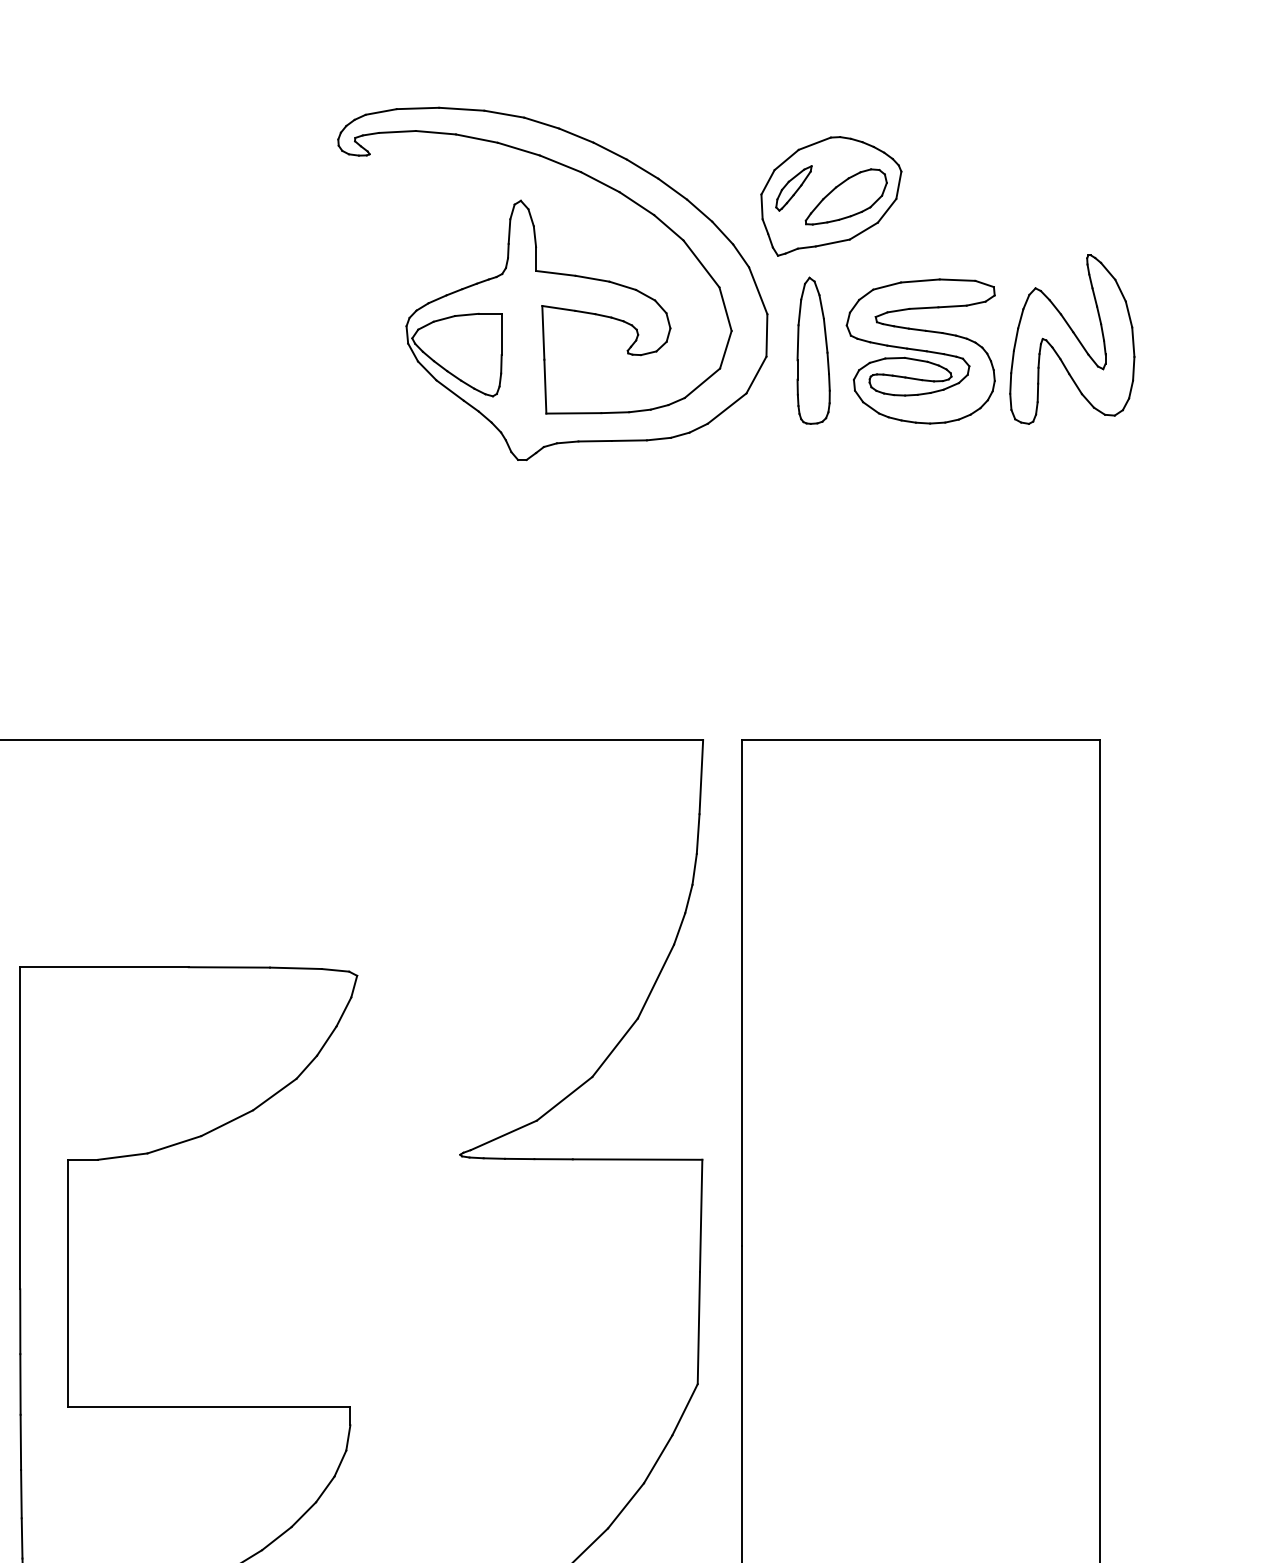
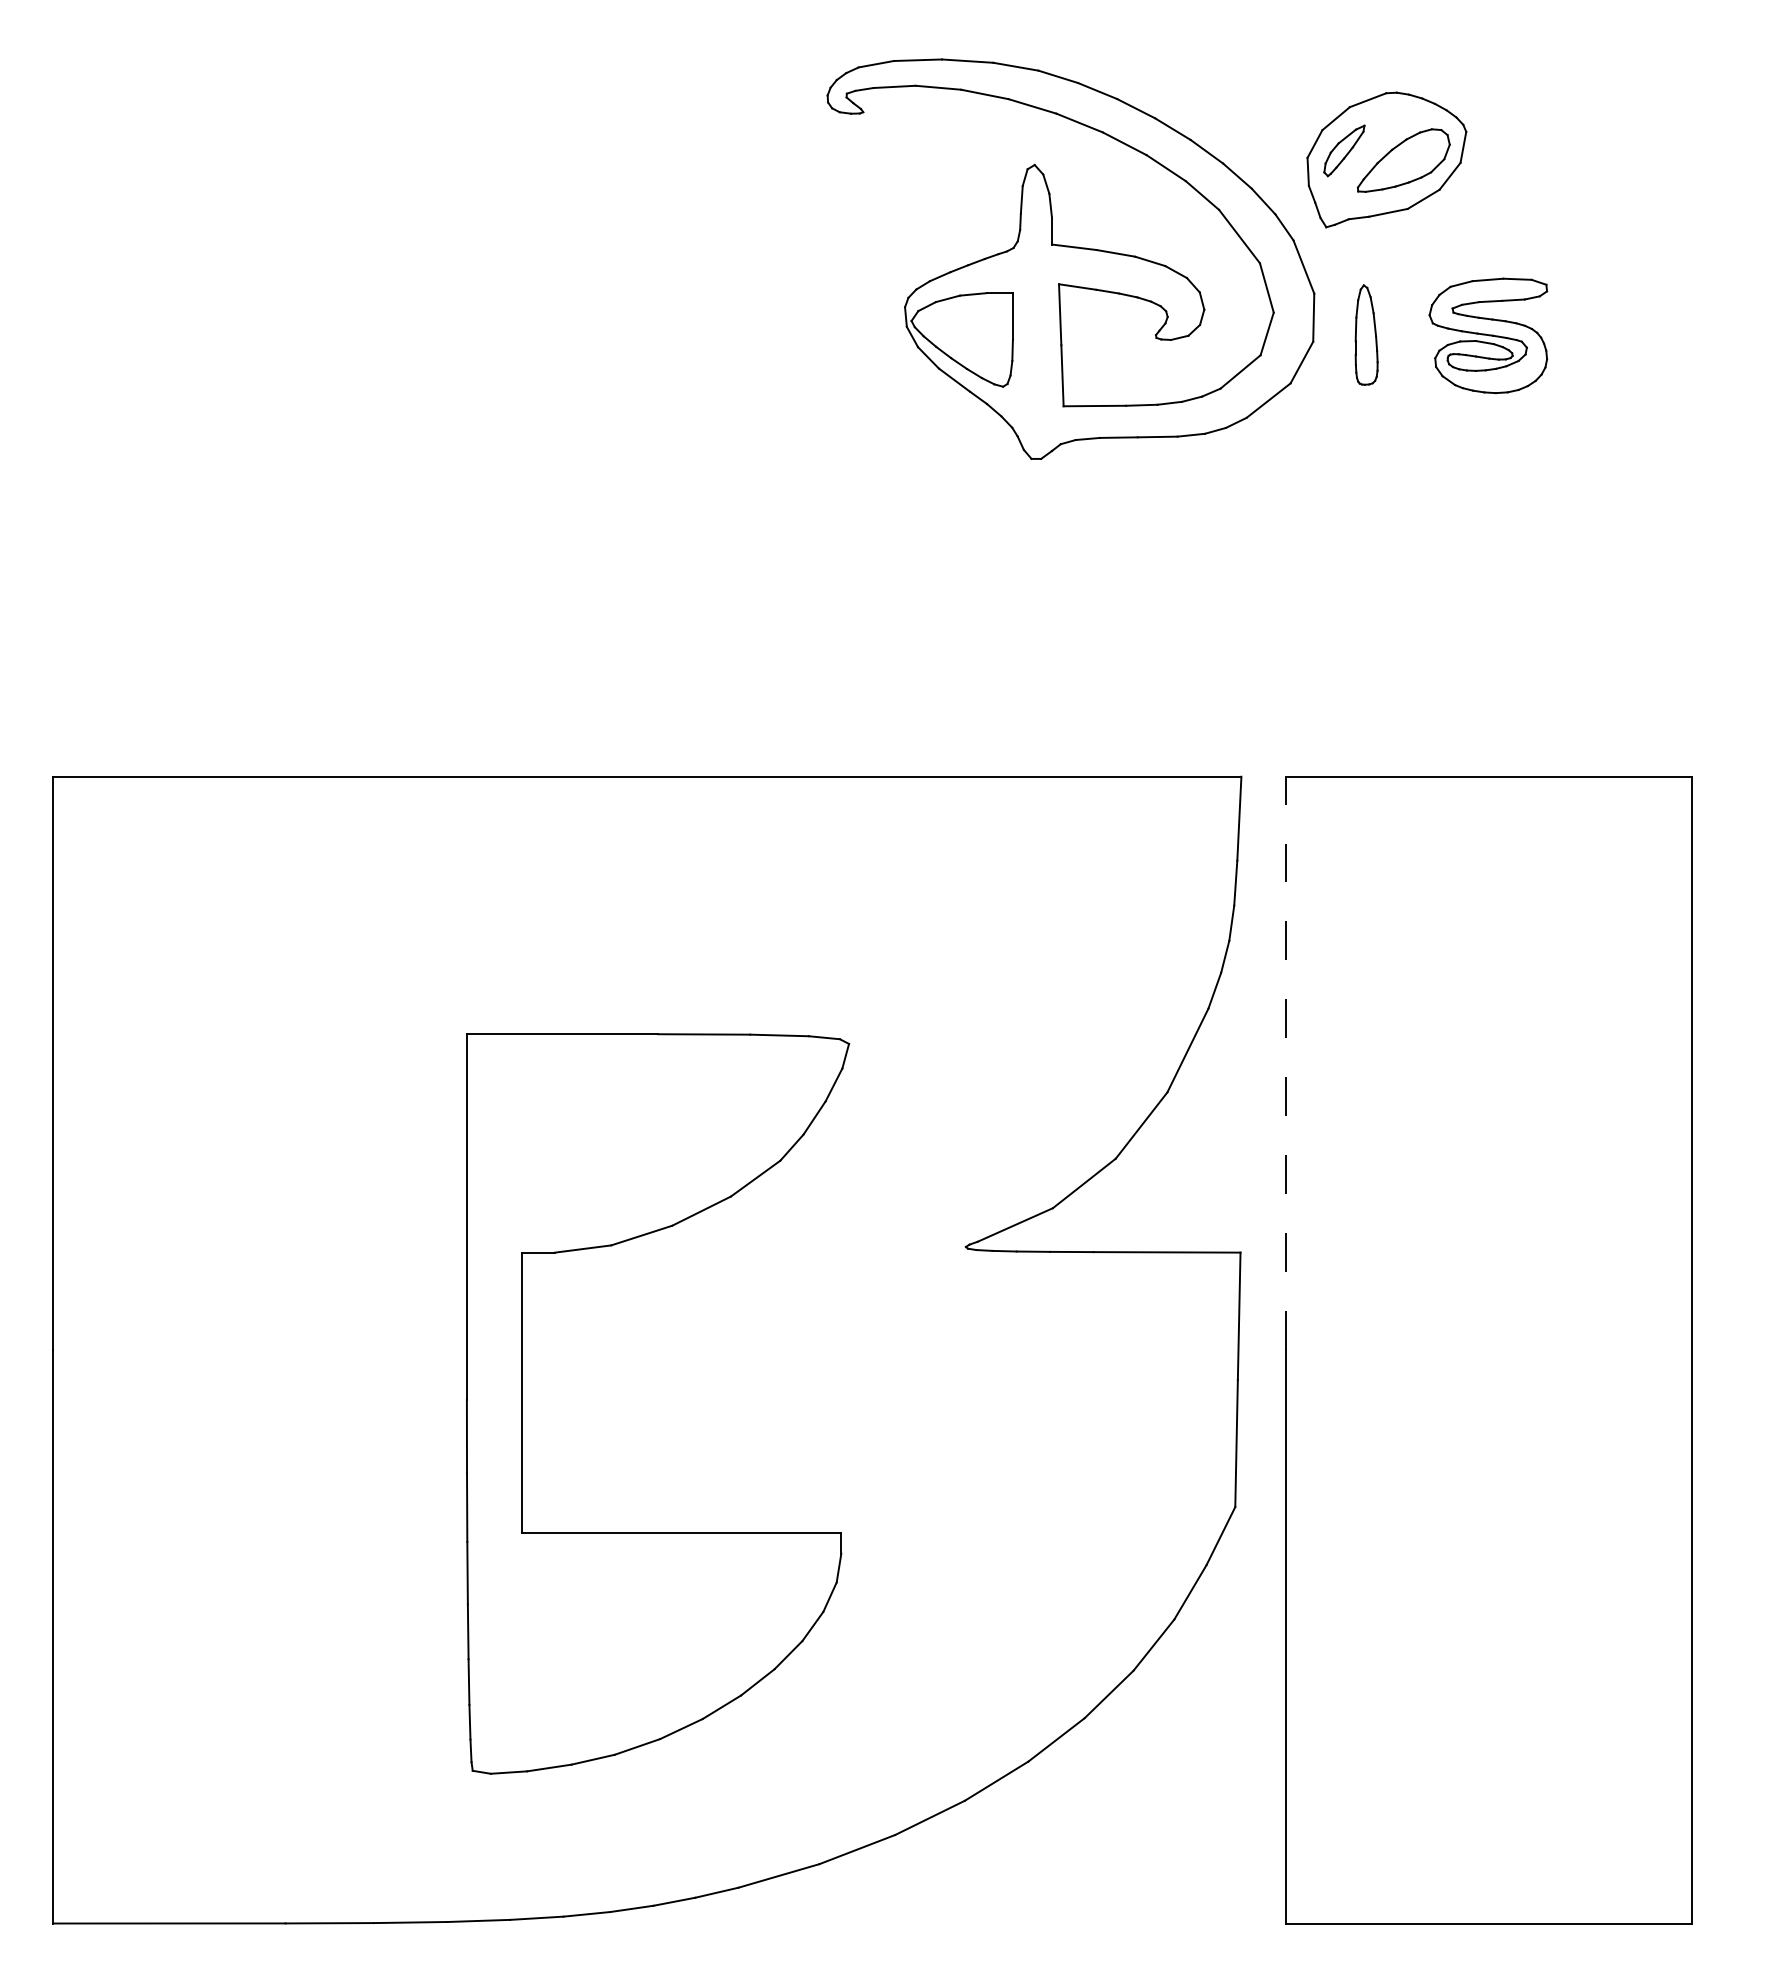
part: (1071, 338) -> (1659, 321), removed
part: (813, 350) -> (1366, 334), size x0.6
part: (920, 351) -> (1488, 335), size x0.7
line: (742, 993) -> (1285, 1063), solid -> dashed

